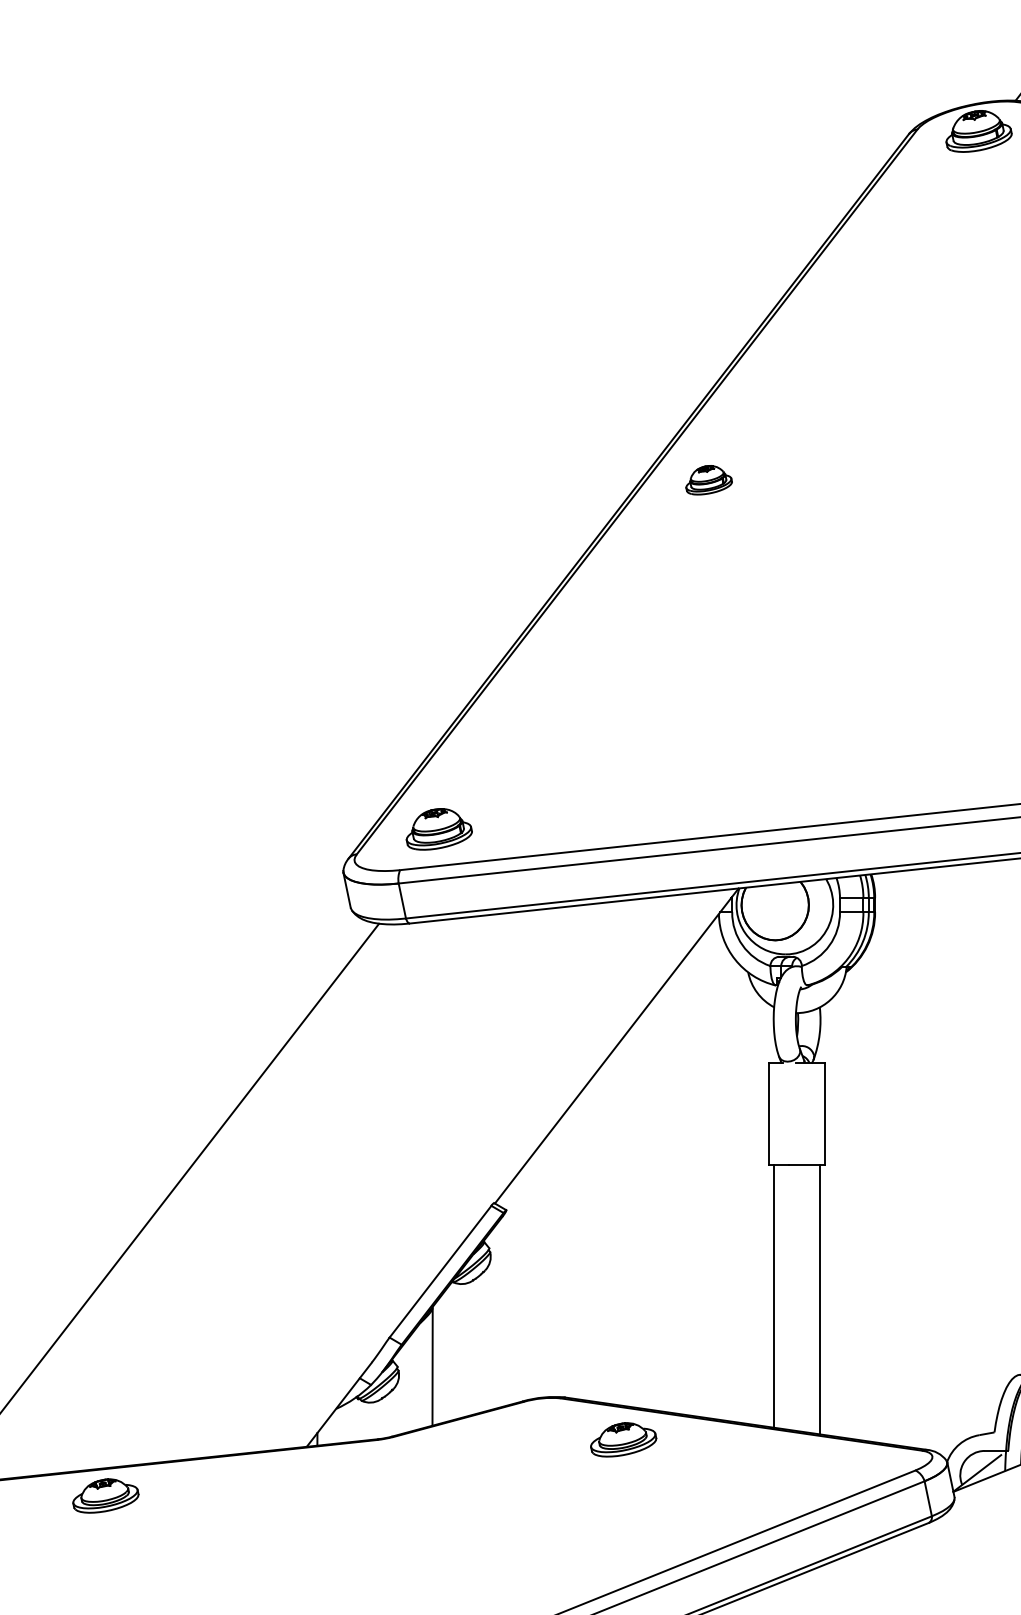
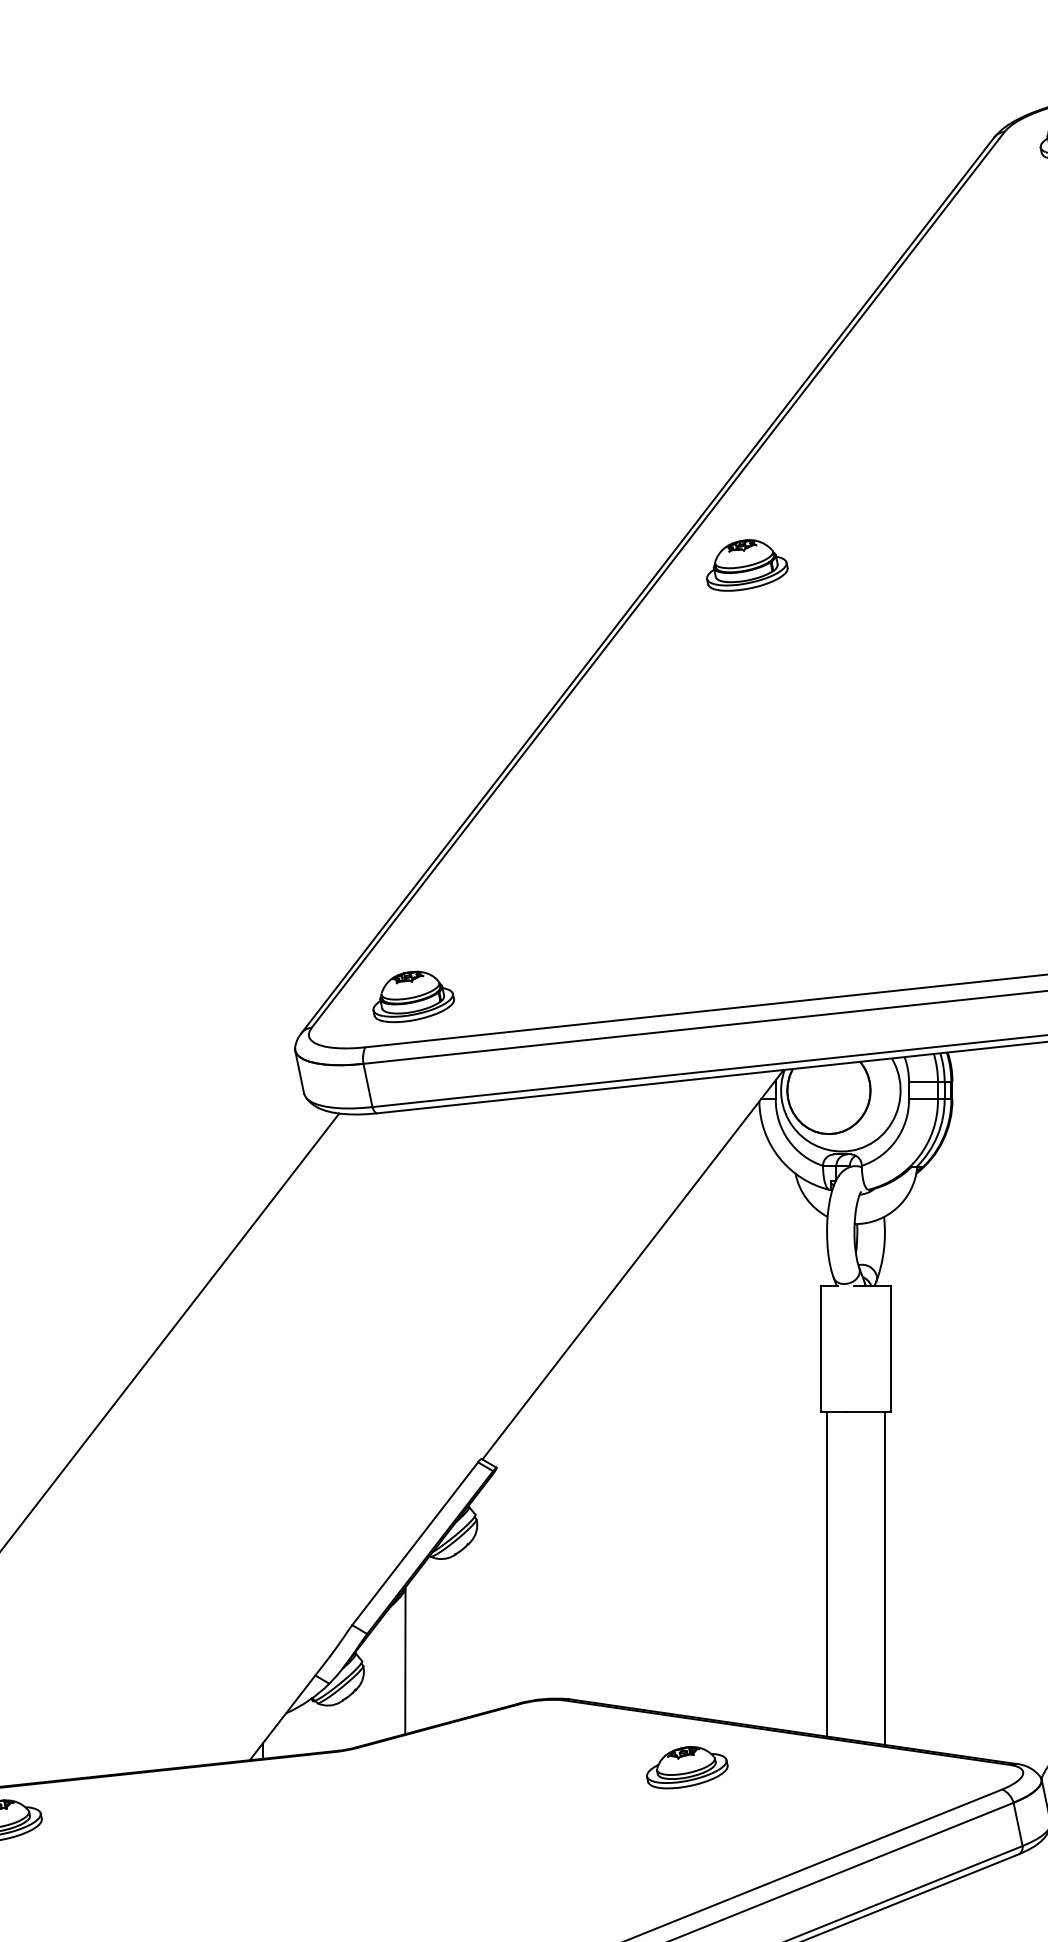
part: (708, 479) -> (746, 564), size x1.43
part: (623, 1439) -> (687, 1767), moved

